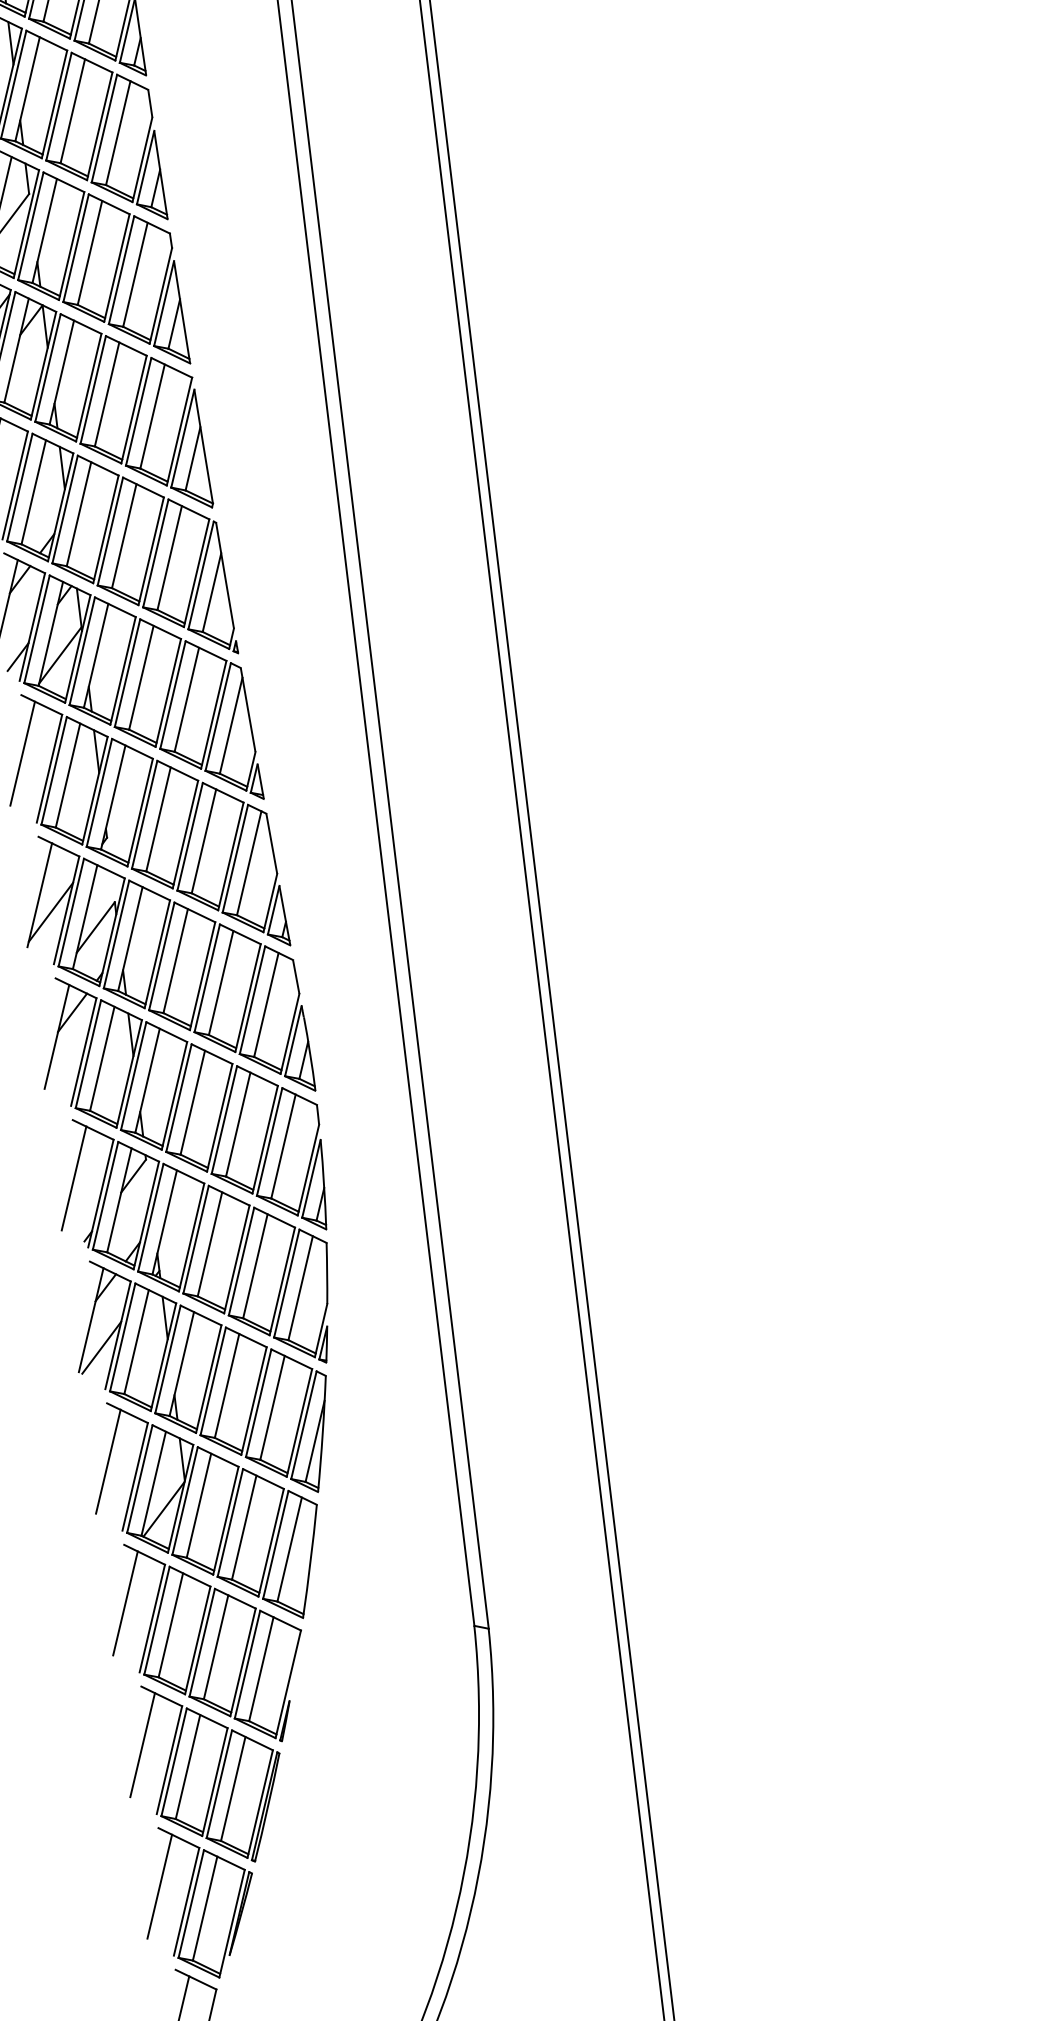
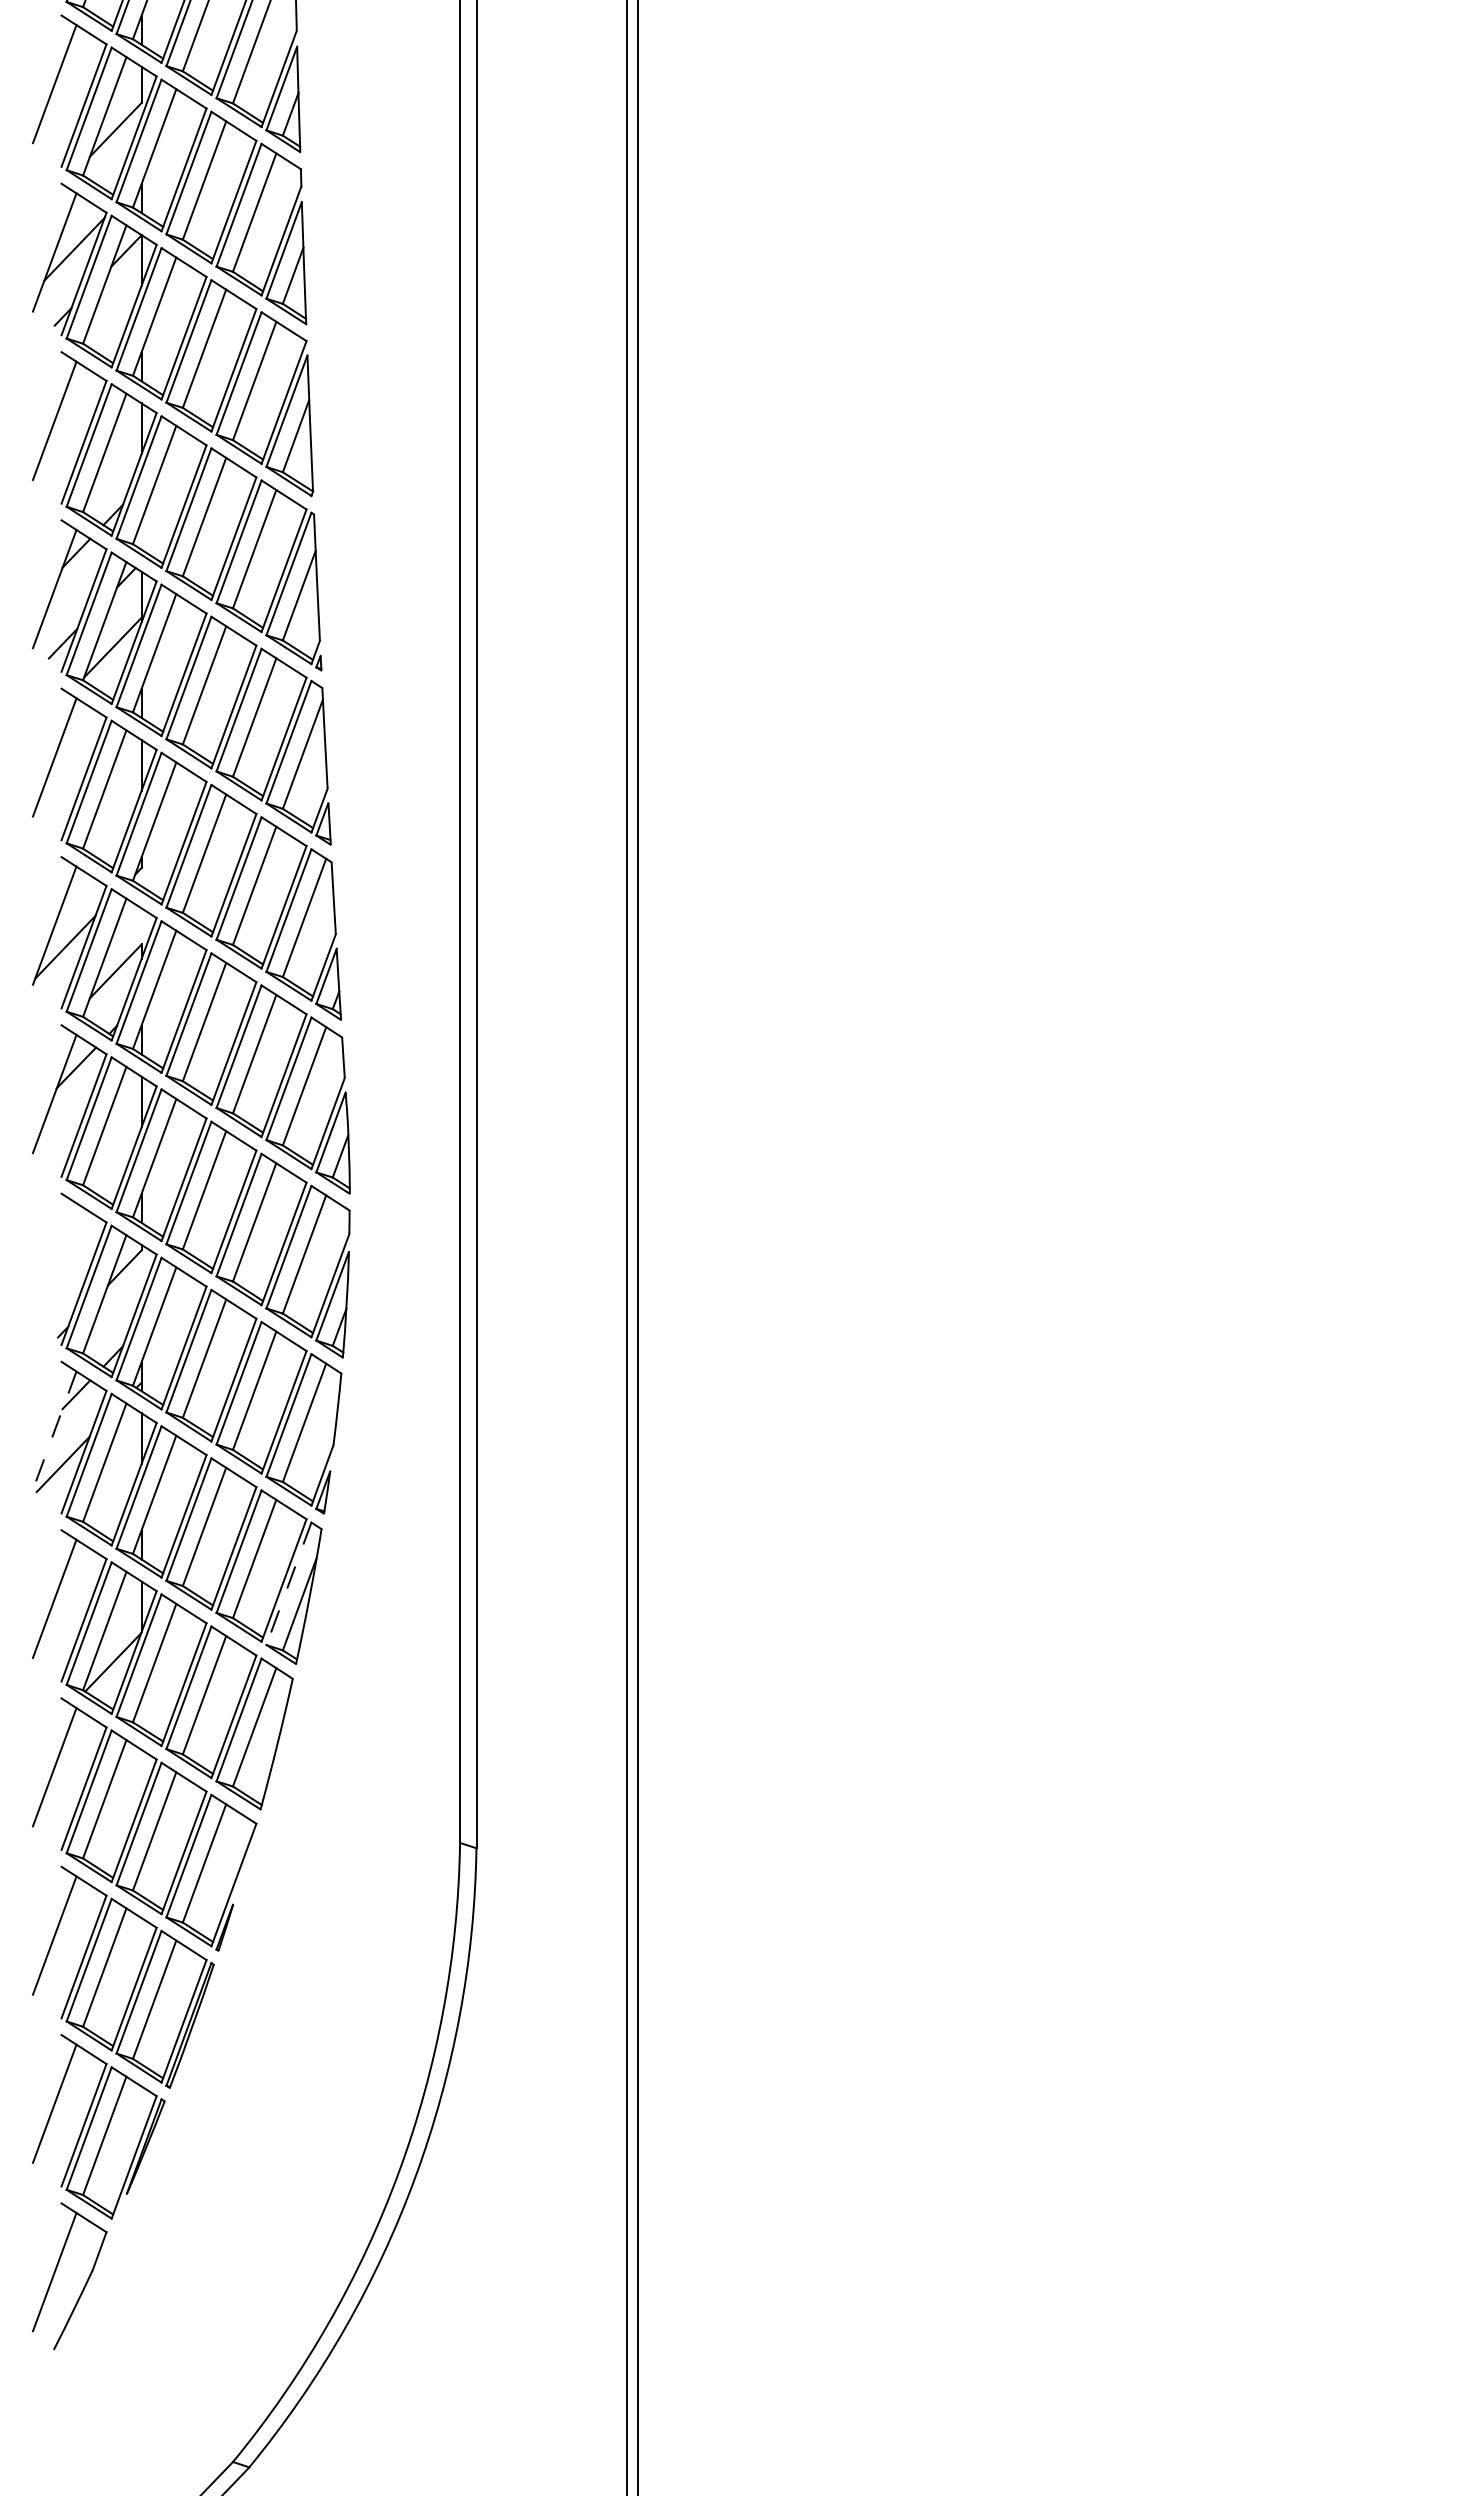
line: (73, 1178) -> (54, 1262), removed
line: (91, 1320) -> (54, 1431), solid -> dashed
line: (303, 1425) -> (288, 1584), solid -> dashed

